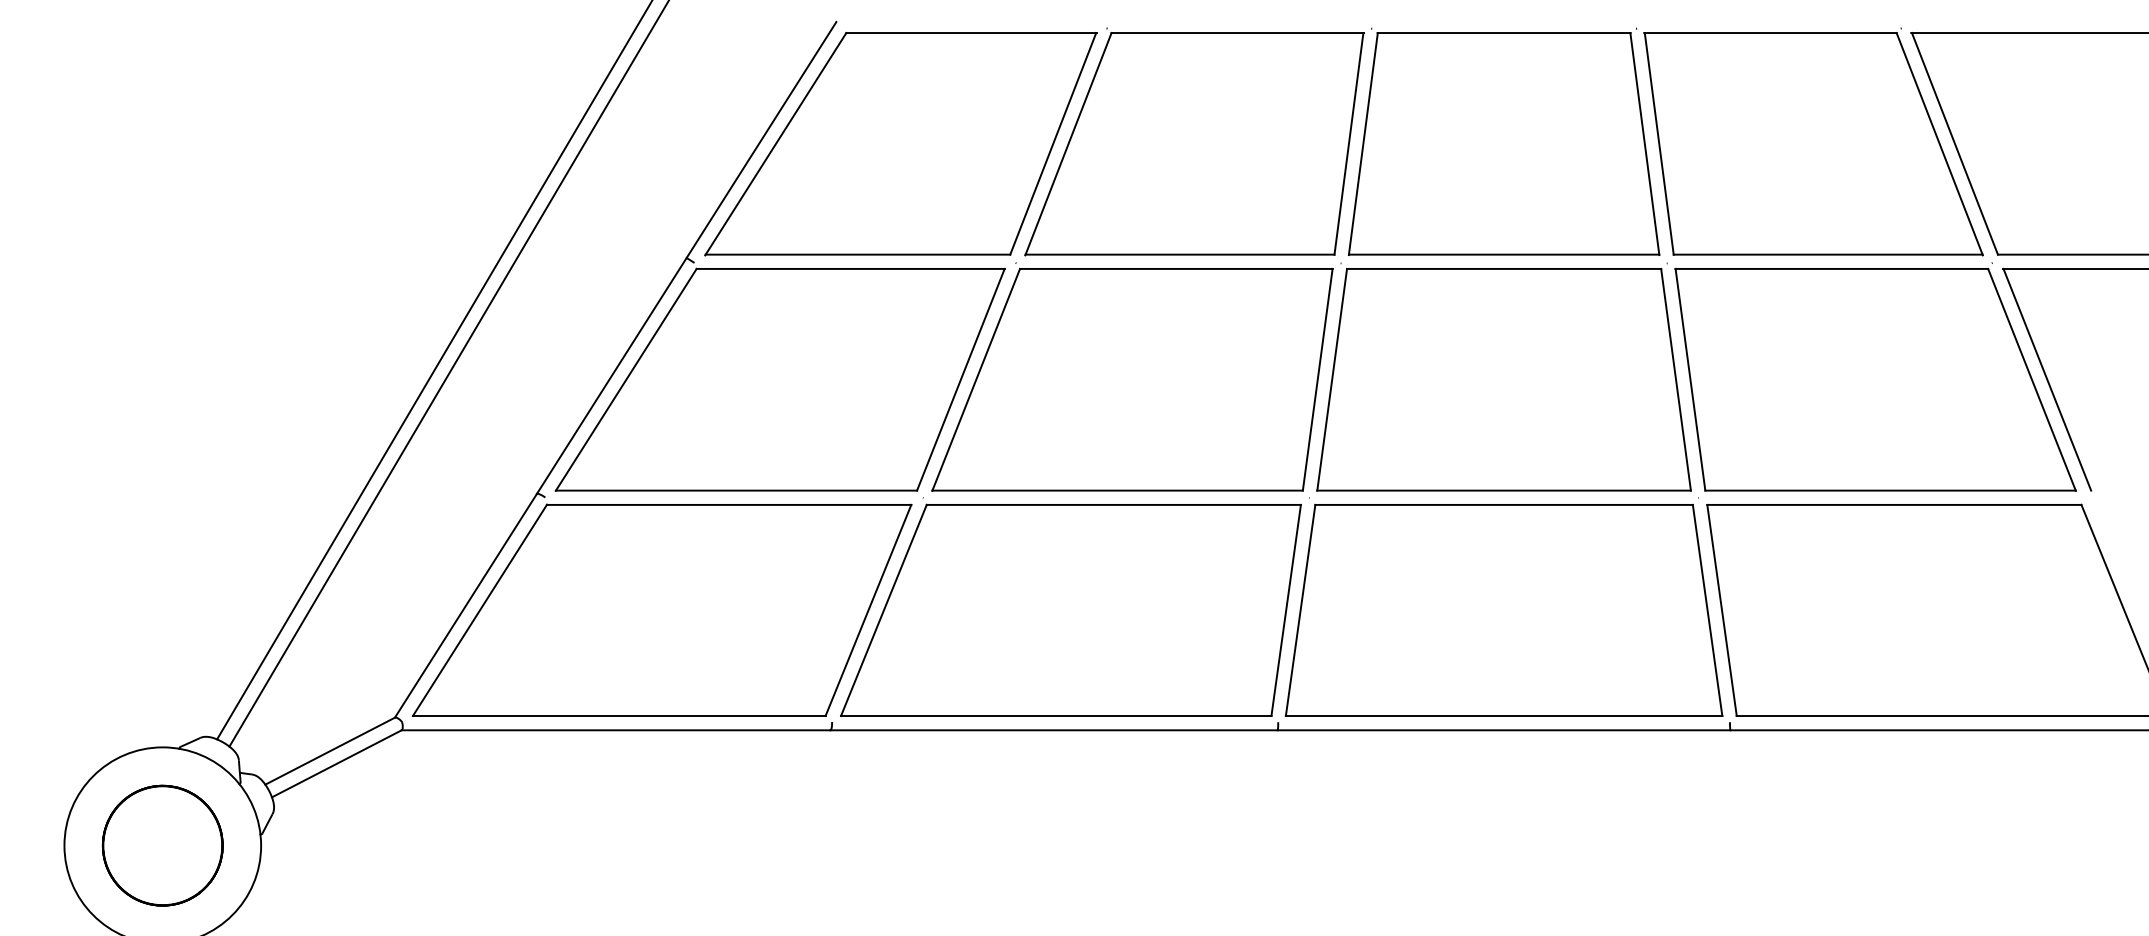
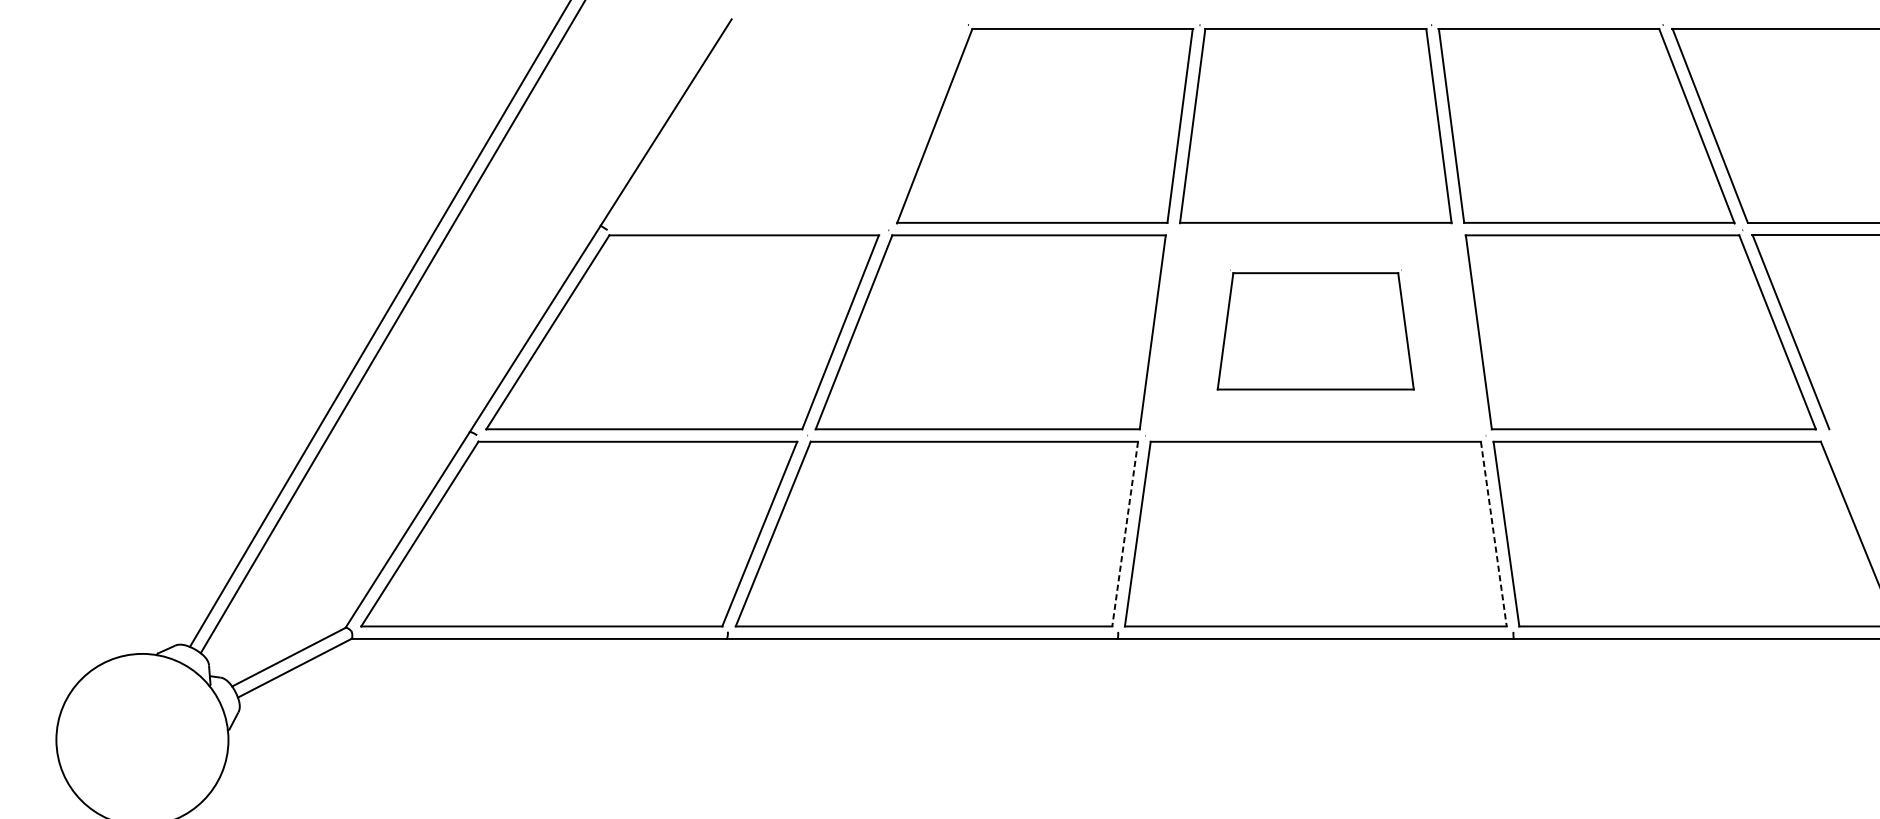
part: (900, 144) -> (787, 126), removed
part: (1503, 376) -> (1315, 329), size x0.6
line: (1286, 610) -> (1125, 534), solid -> dashed
line: (1707, 610) -> (1493, 534), solid -> dashed
part: (162, 845) -> (142, 739), removed

